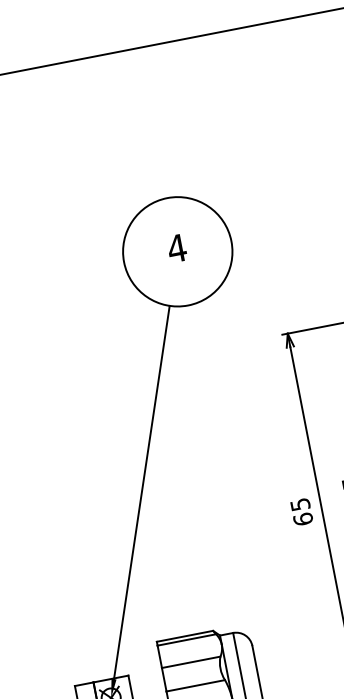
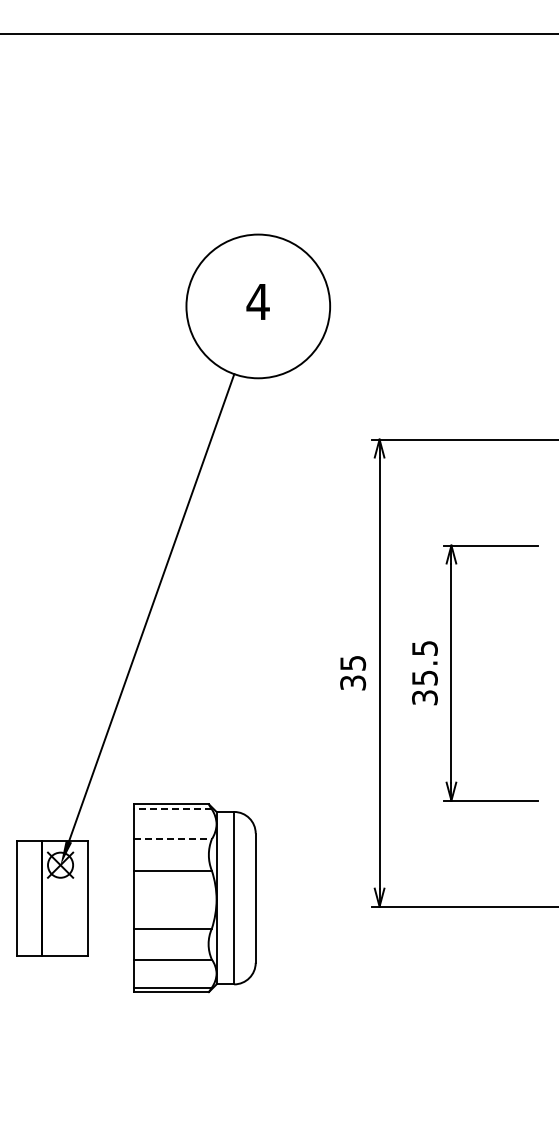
text: (303, 518) -> (353, 682), 65 -> 35
line: (186, 640) -> (172, 809), solid -> dashed
line: (191, 662) -> (173, 839), solid -> dashed

